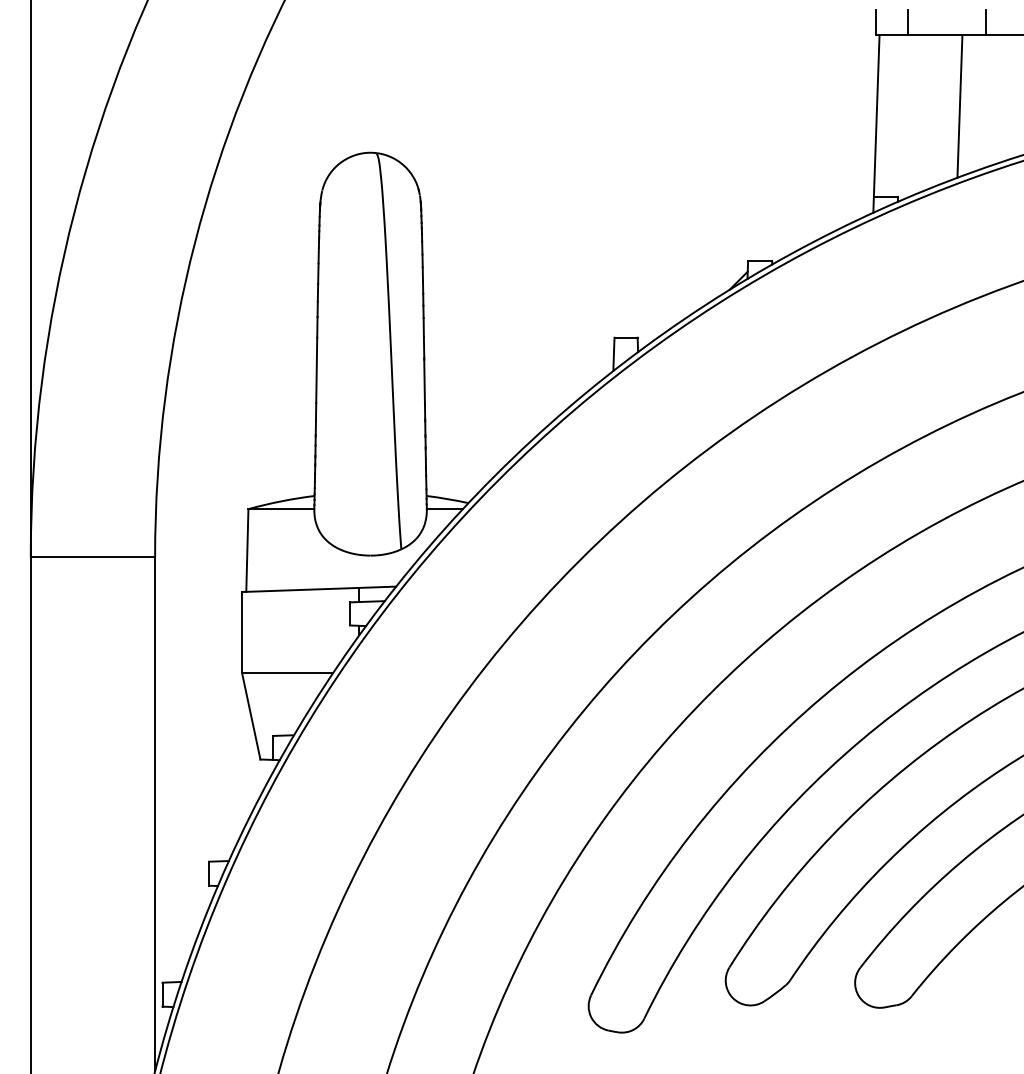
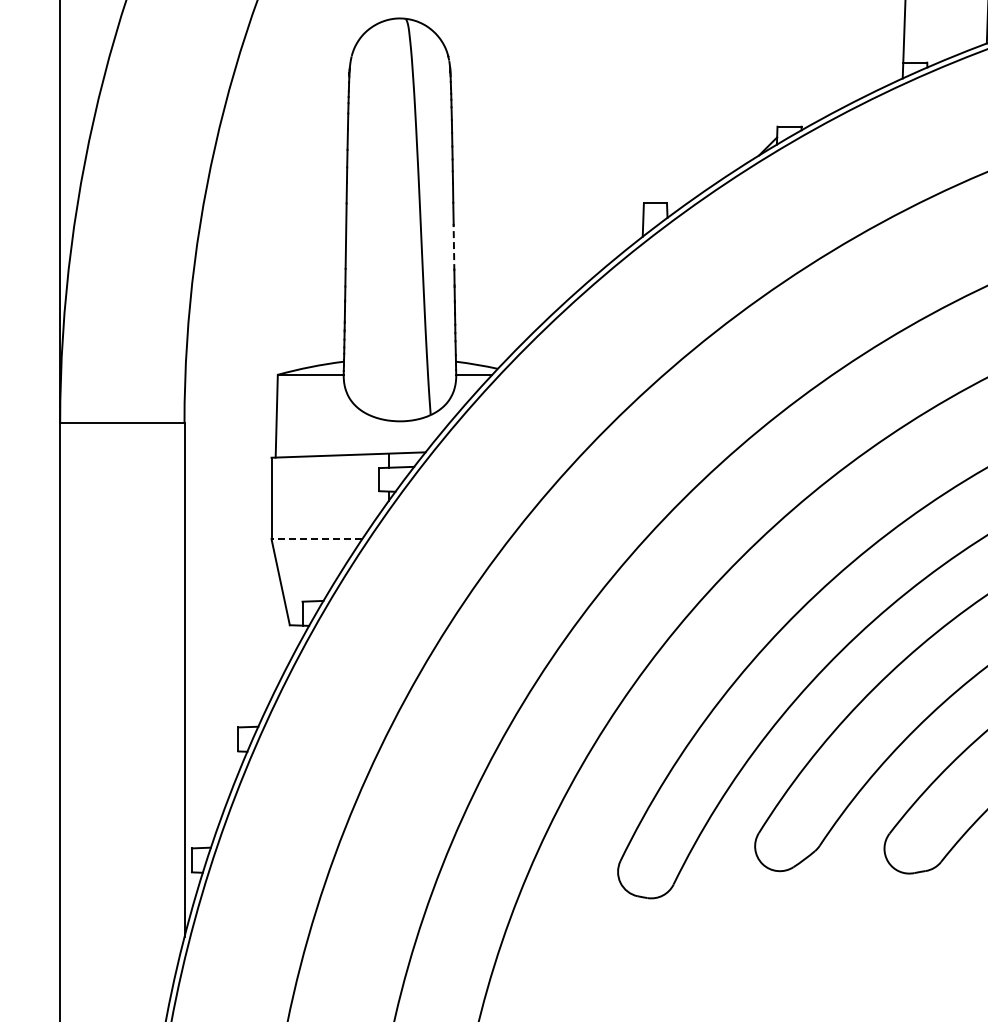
line: (424, 381) -> (453, 247), solid -> dashed
line: (287, 673) -> (316, 539), solid -> dashed

